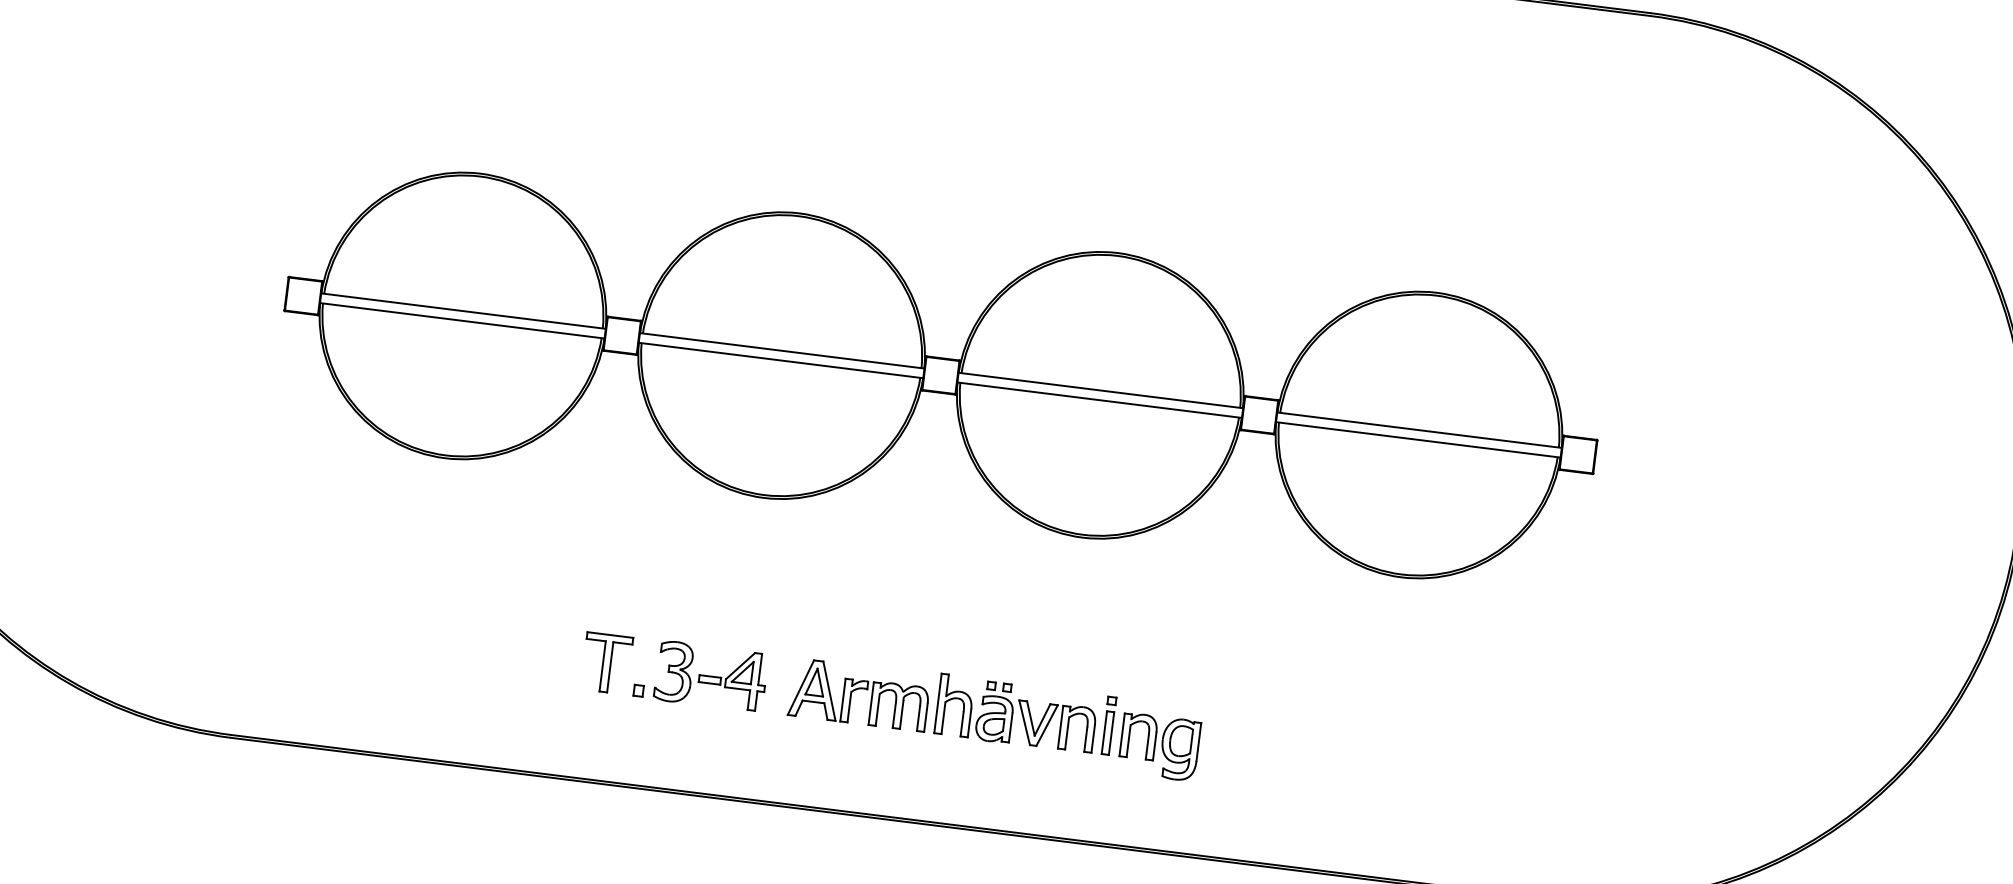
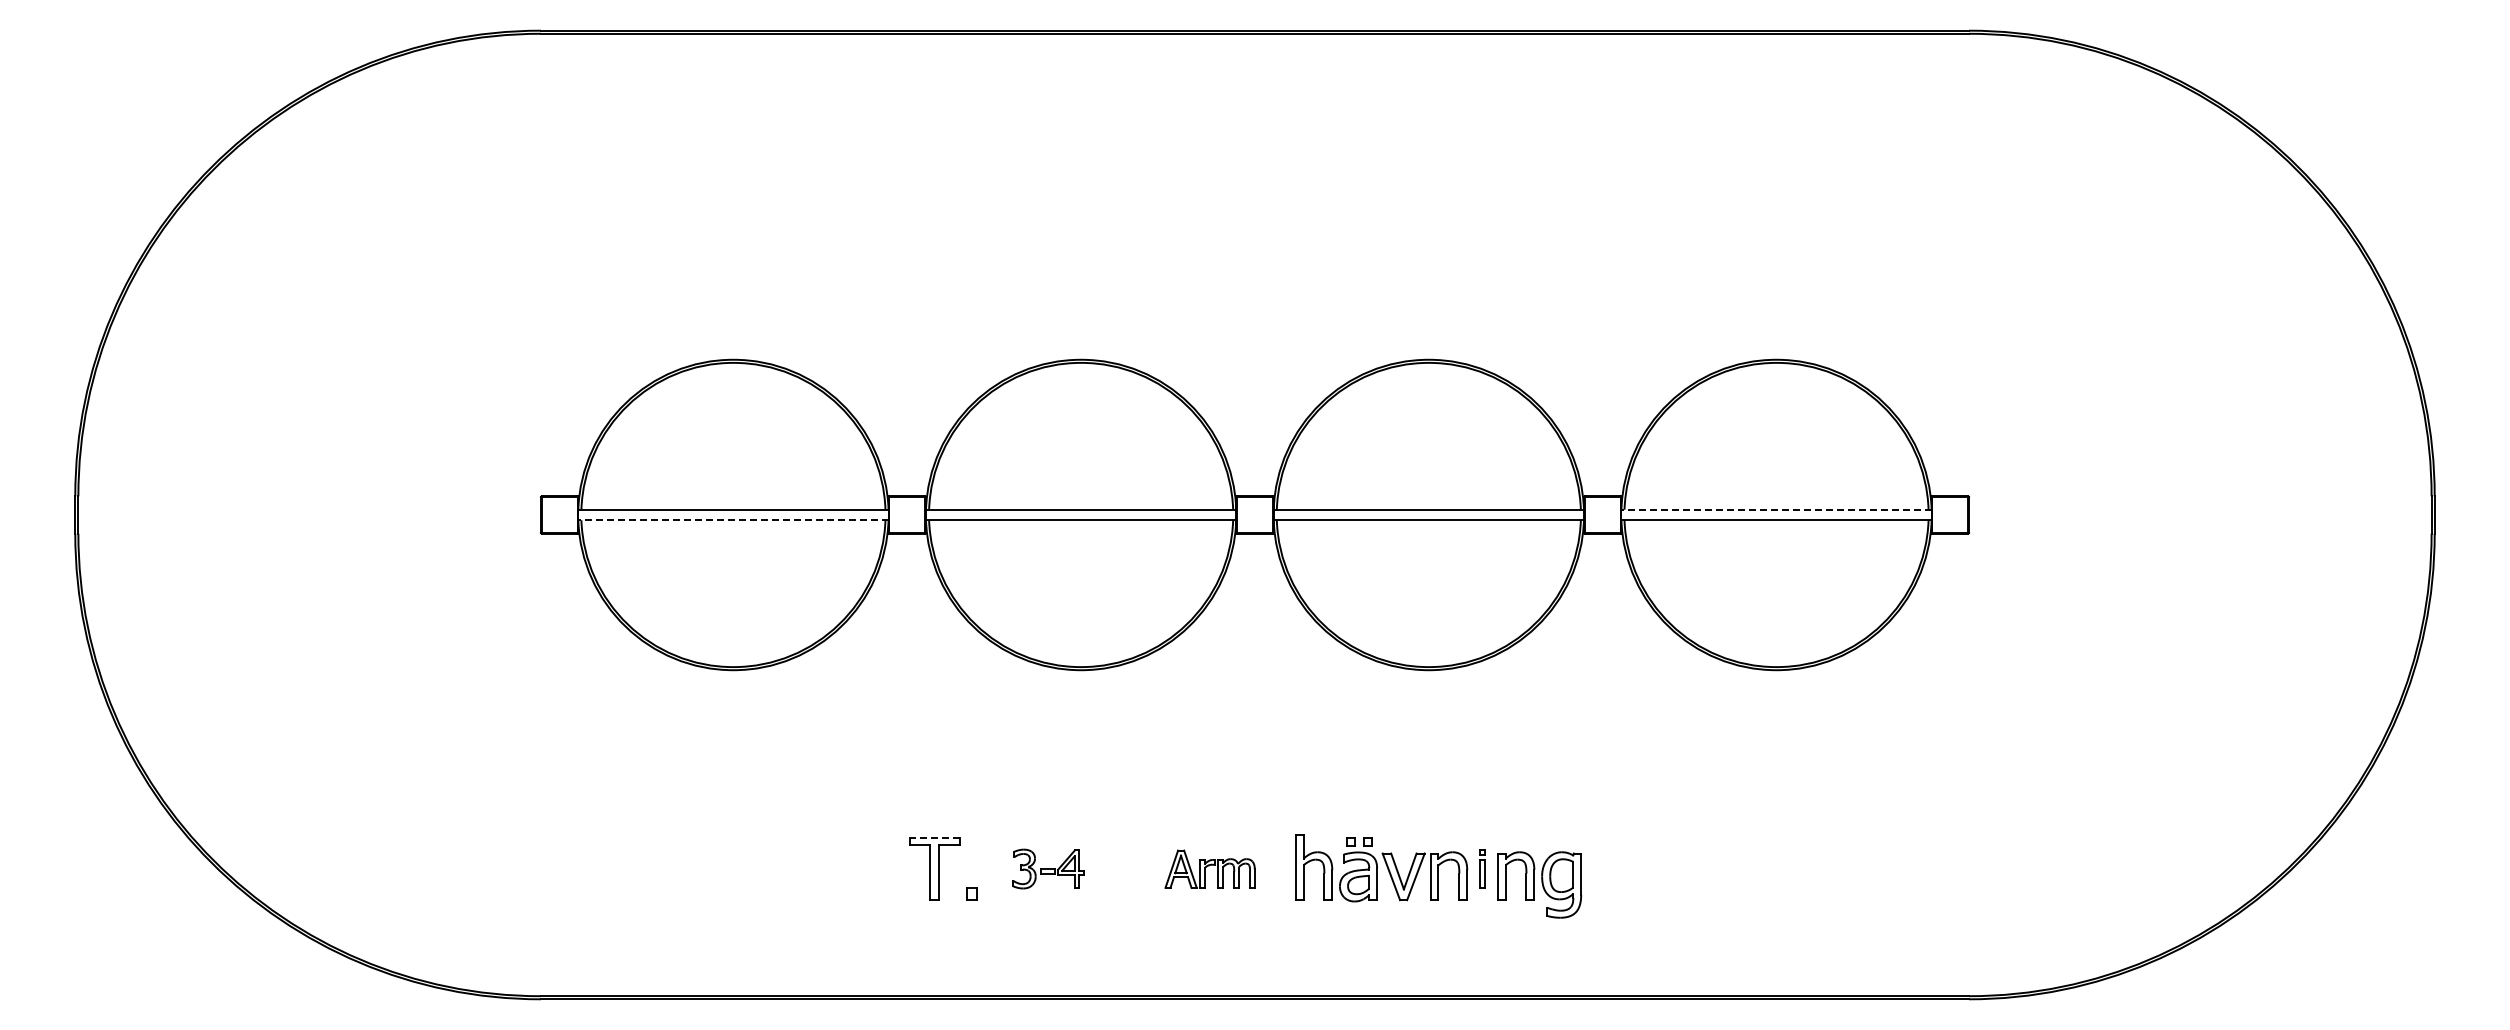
line: (461, 320) -> (732, 520), solid -> dashed
line: (1419, 430) -> (1776, 509), solid -> dashed
line: (610, 635) -> (934, 838), solid -> dashed
part: (711, 675) -> (1048, 868), size x0.6
part: (858, 695) -> (1209, 869), size x0.6
part: (1109, 725) -> (1482, 868), size x0.6

